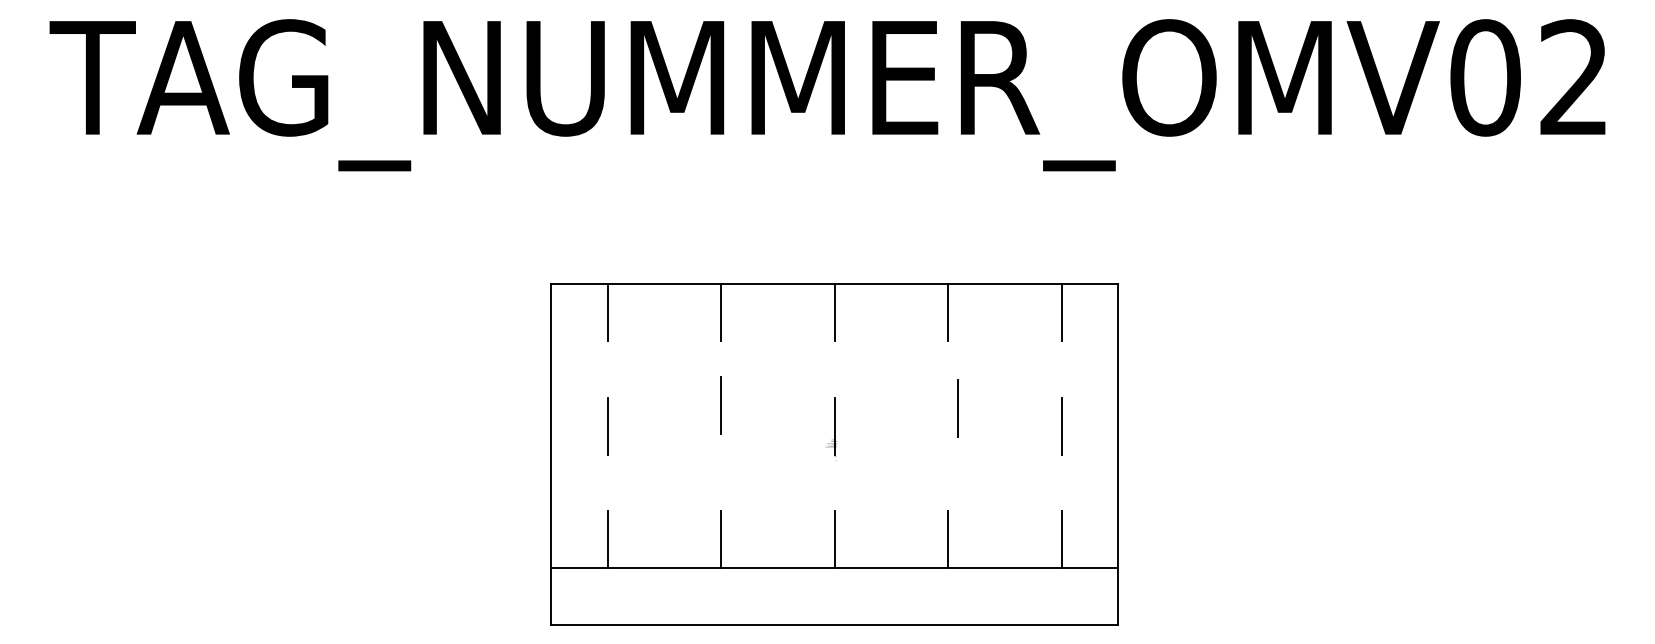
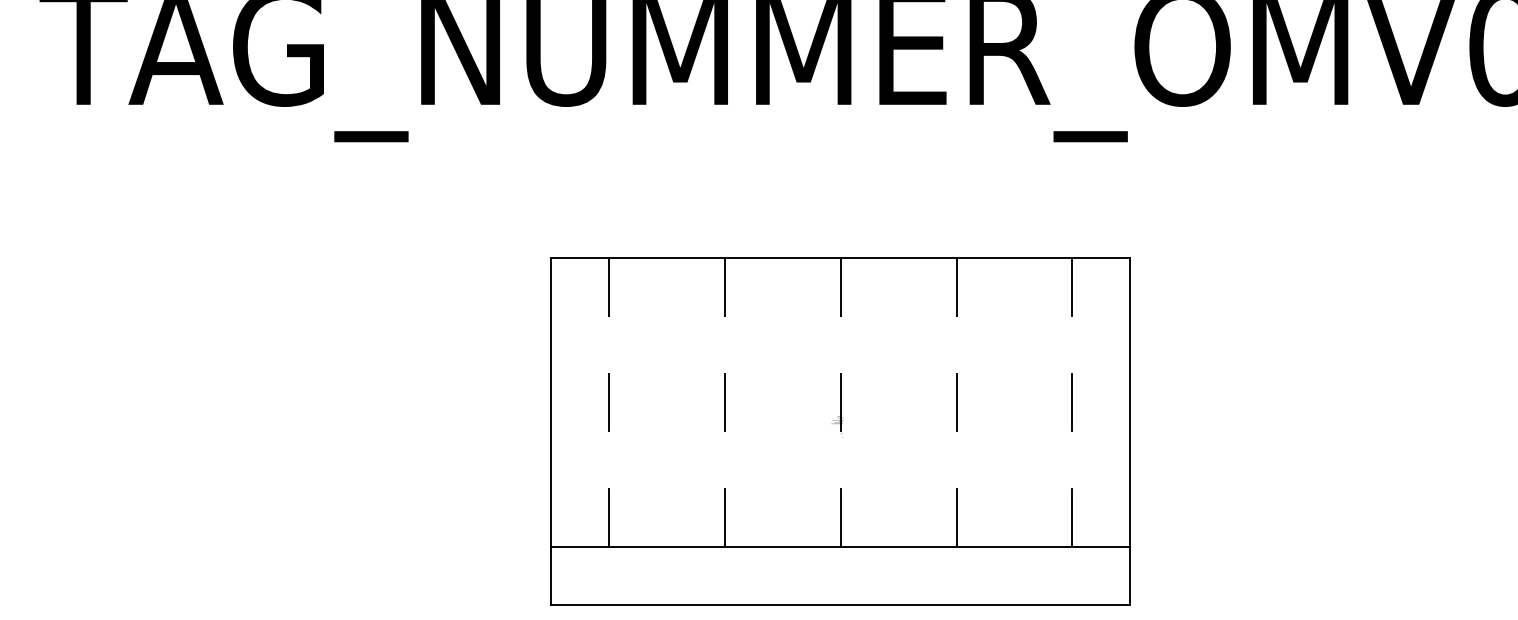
line: (720, 405) -> (724, 402), moved
line: (957, 408) -> (956, 402), moved

